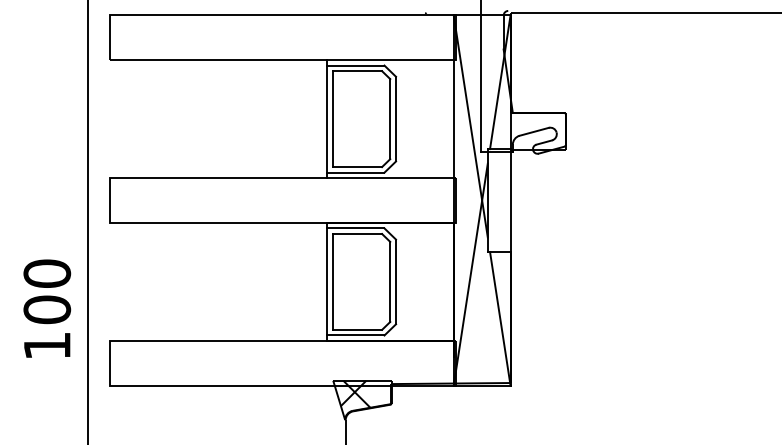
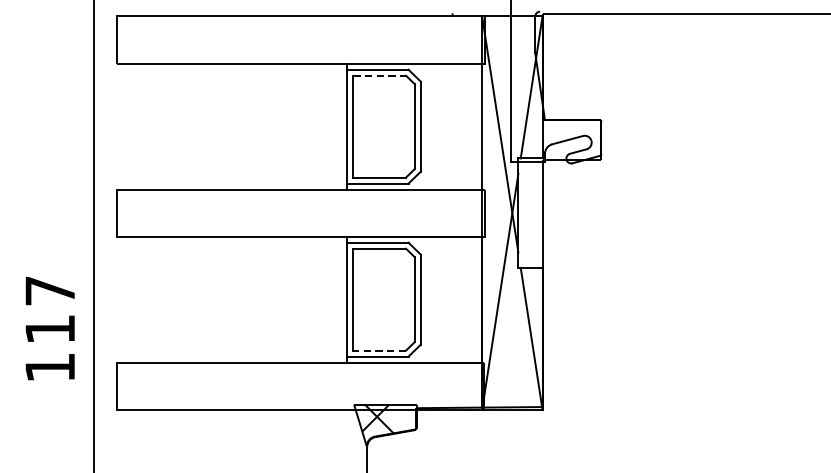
line: (357, 71) -> (379, 76), solid -> dashed
text: (47, 291) -> (50, 309), 100 -> 117
line: (357, 329) -> (379, 350), solid -> dashed

